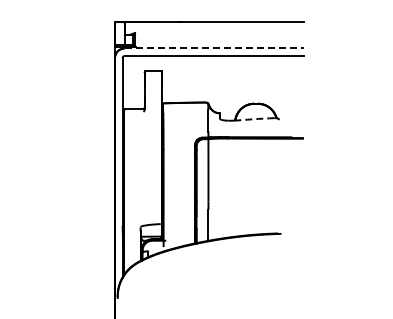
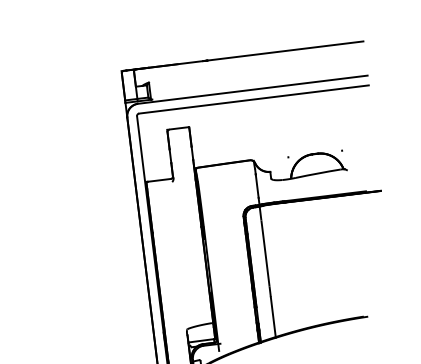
line: (214, 48) -> (253, 89), dashed -> solid
arc: (256, 119) -> (318, 174), dashed -> solid

